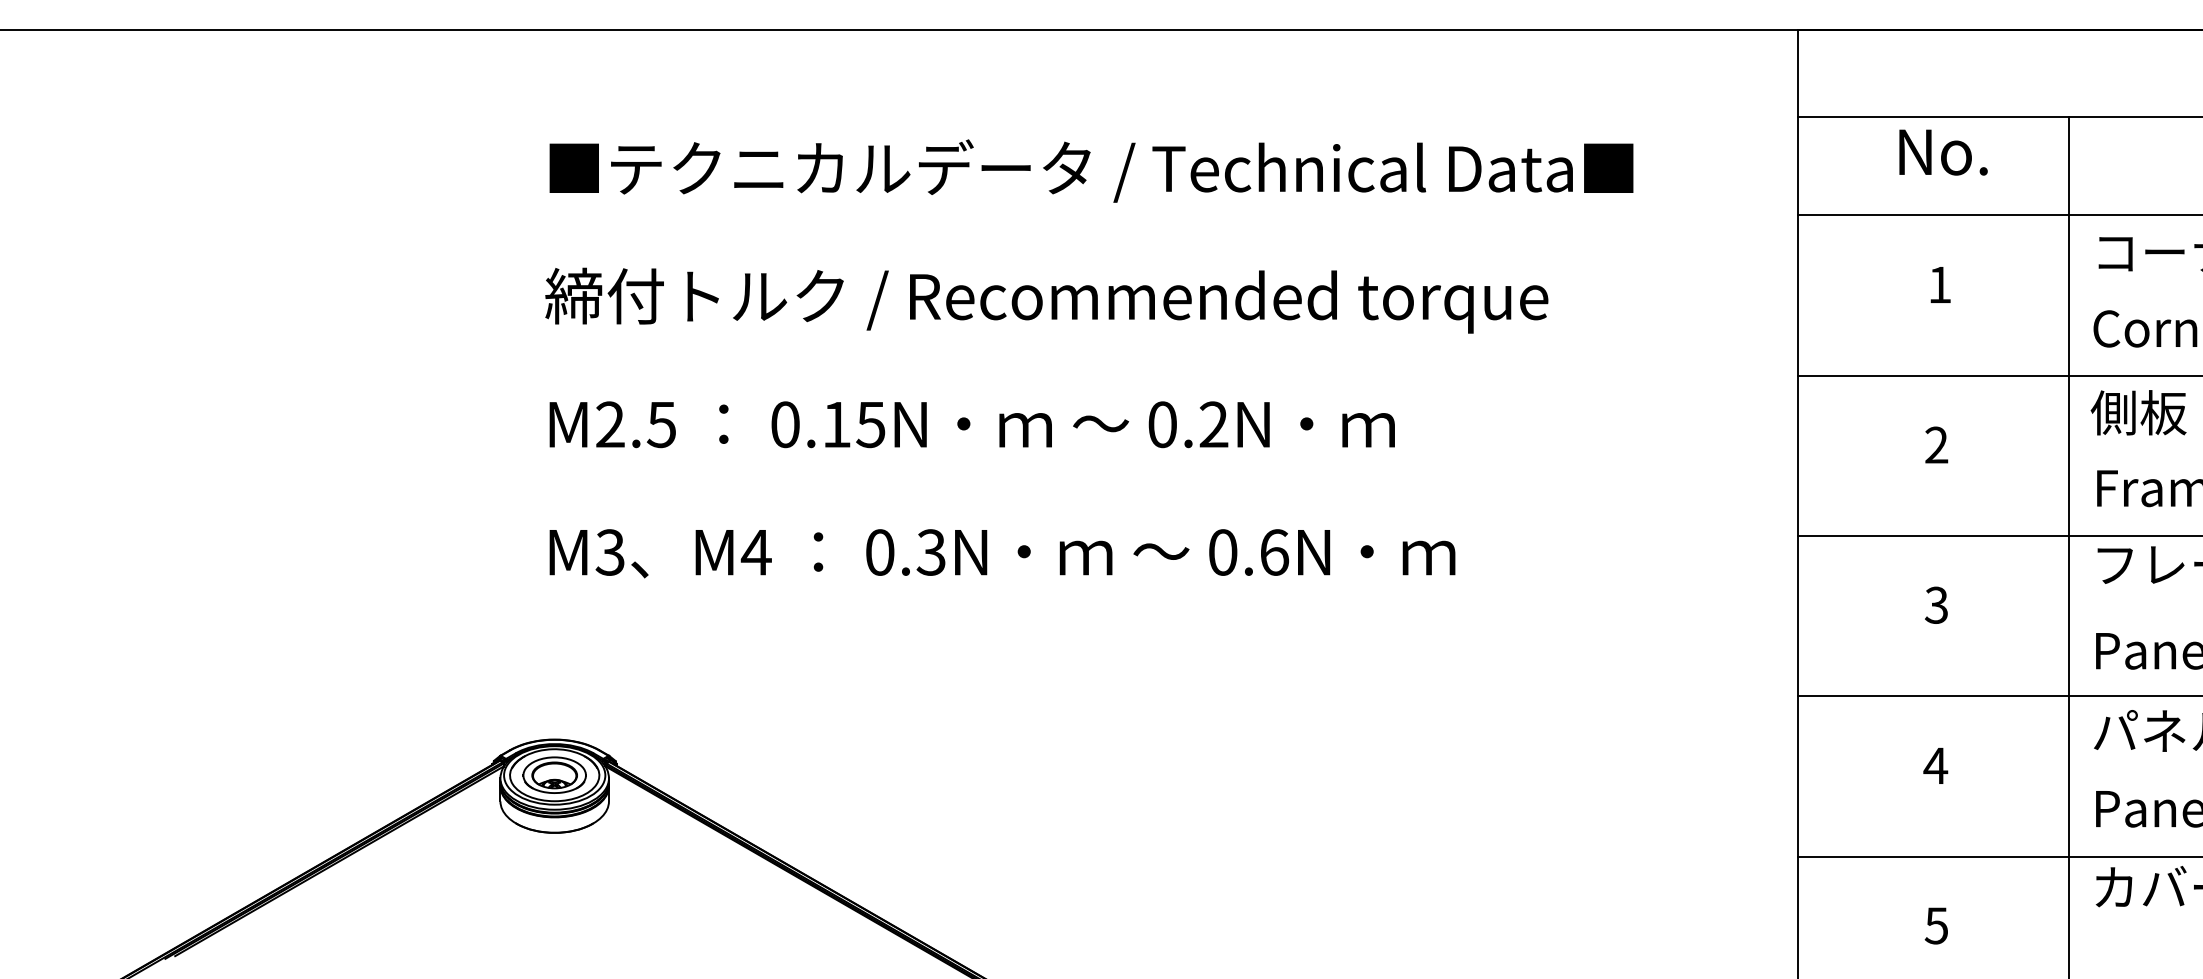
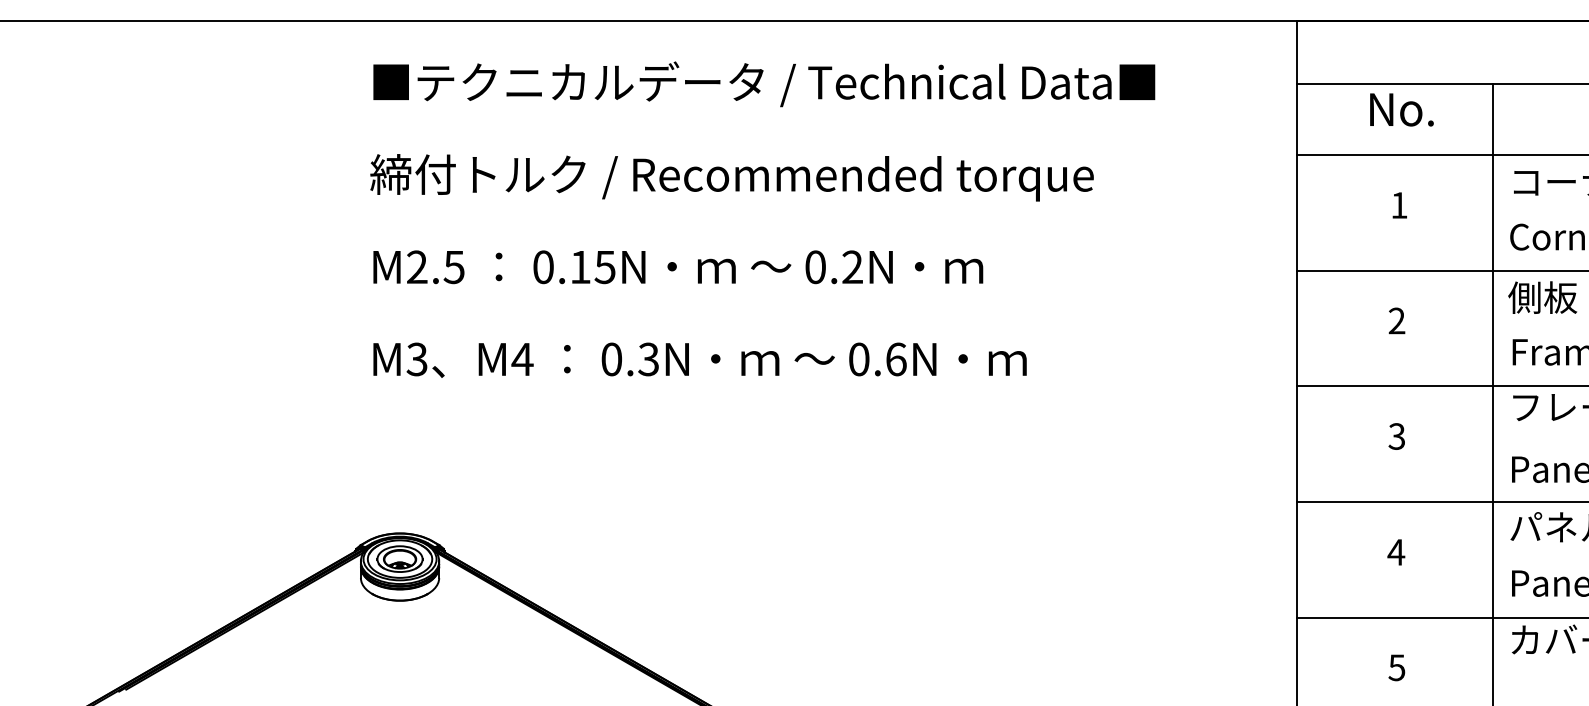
text: (1089, 358) -> (762, 219), moved

